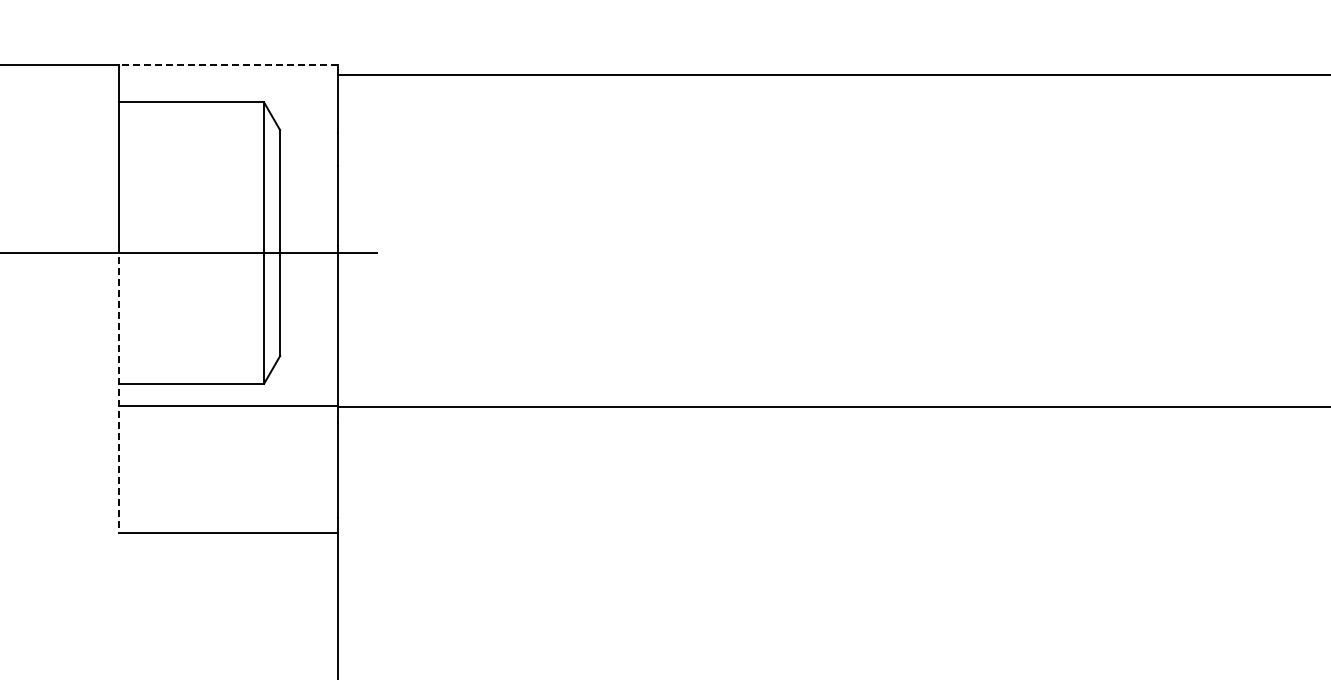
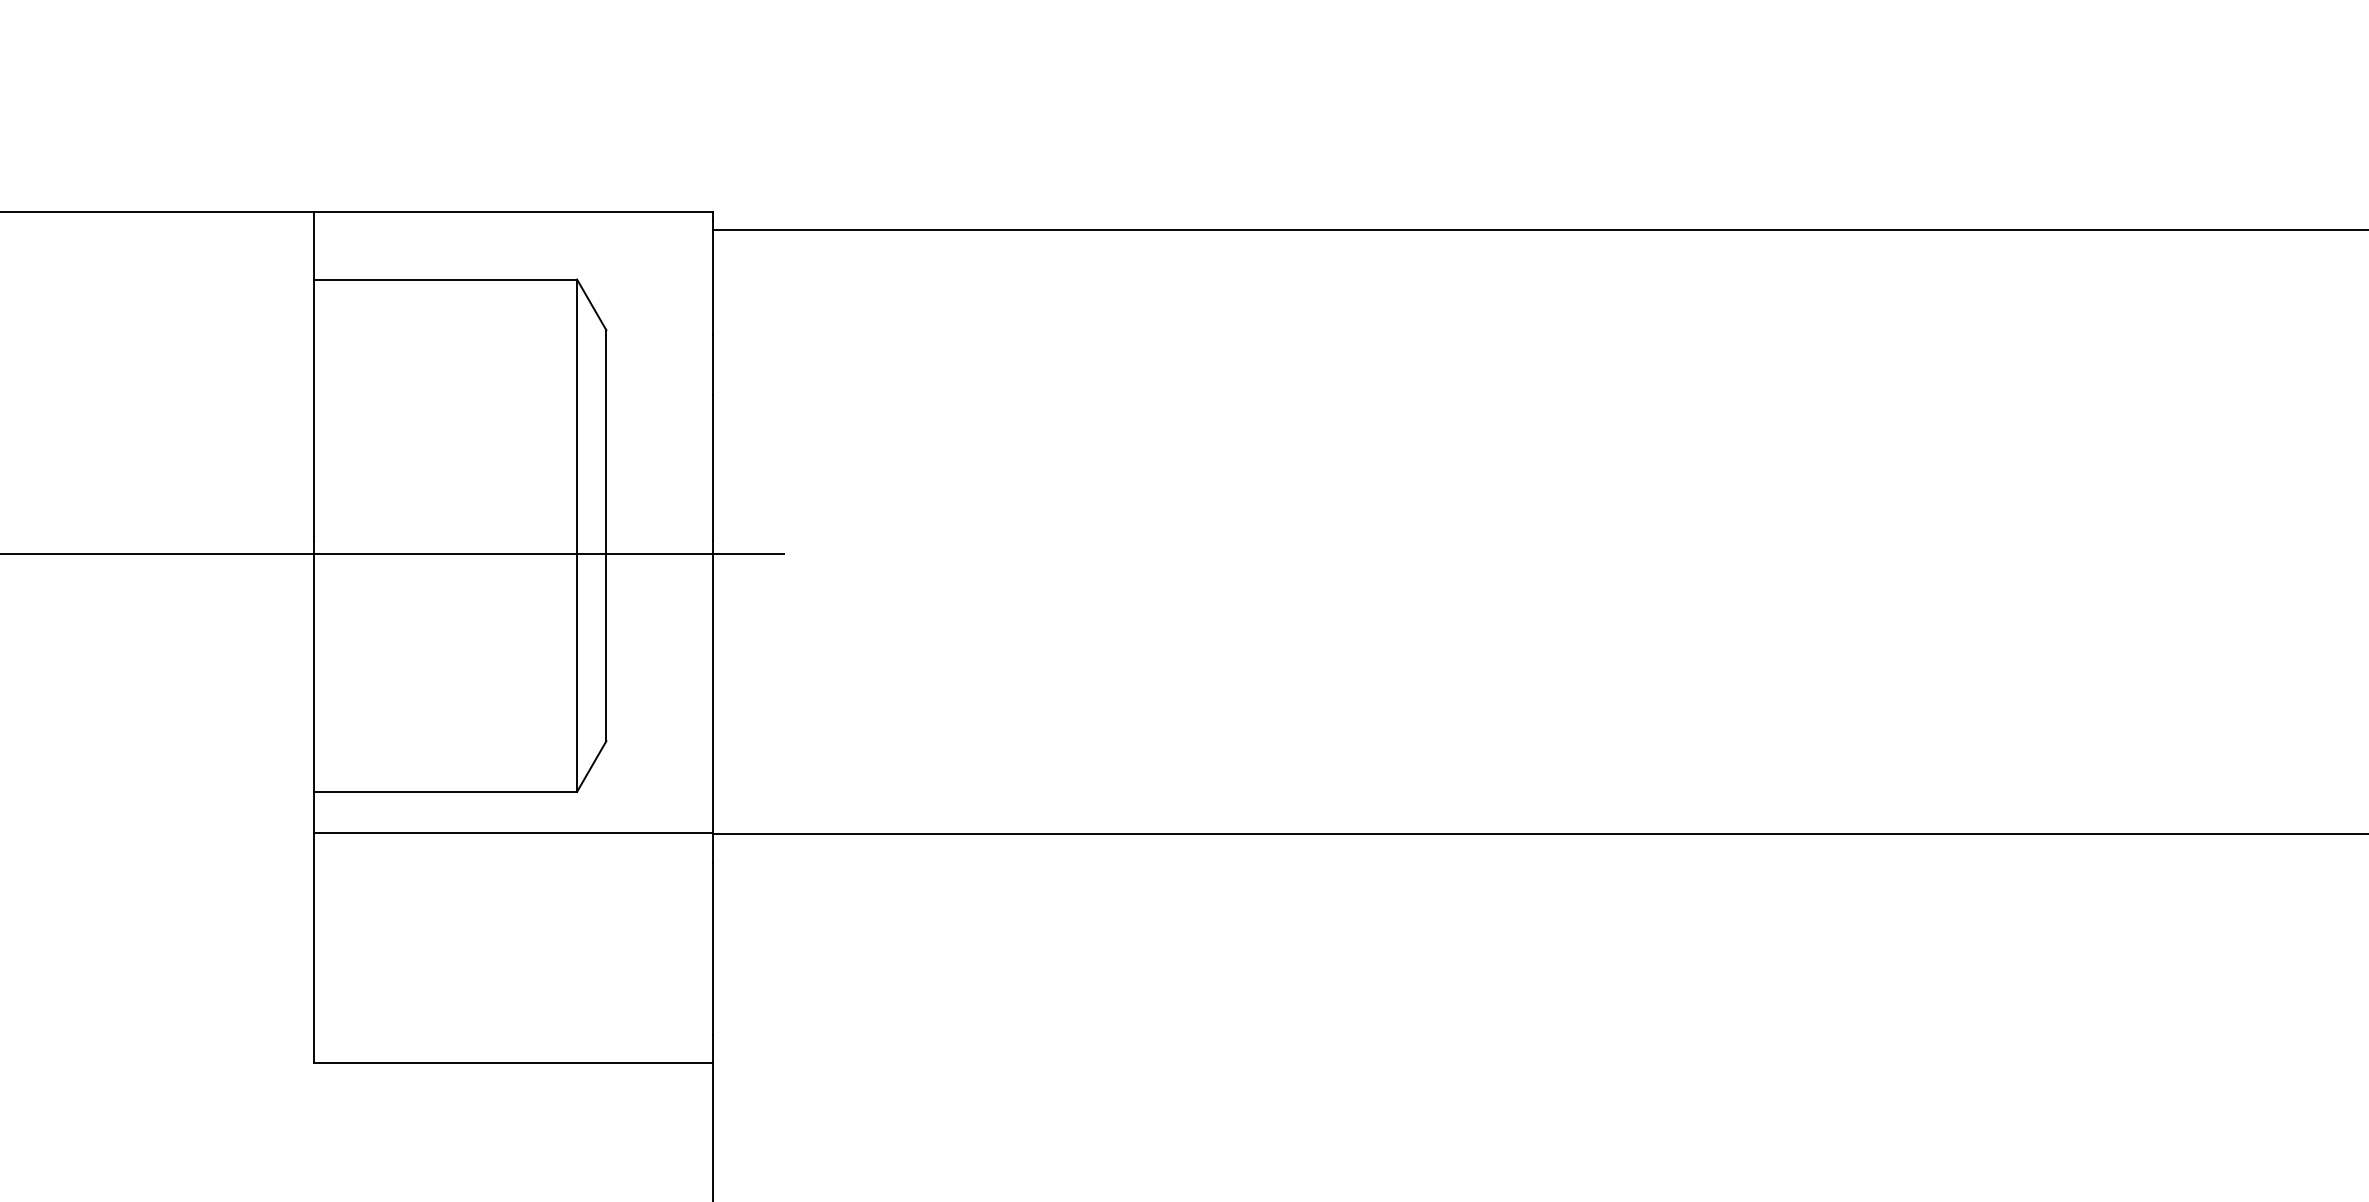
line: (228, 64) -> (512, 210), dashed -> solid
line: (119, 389) -> (314, 802), dashed -> solid

